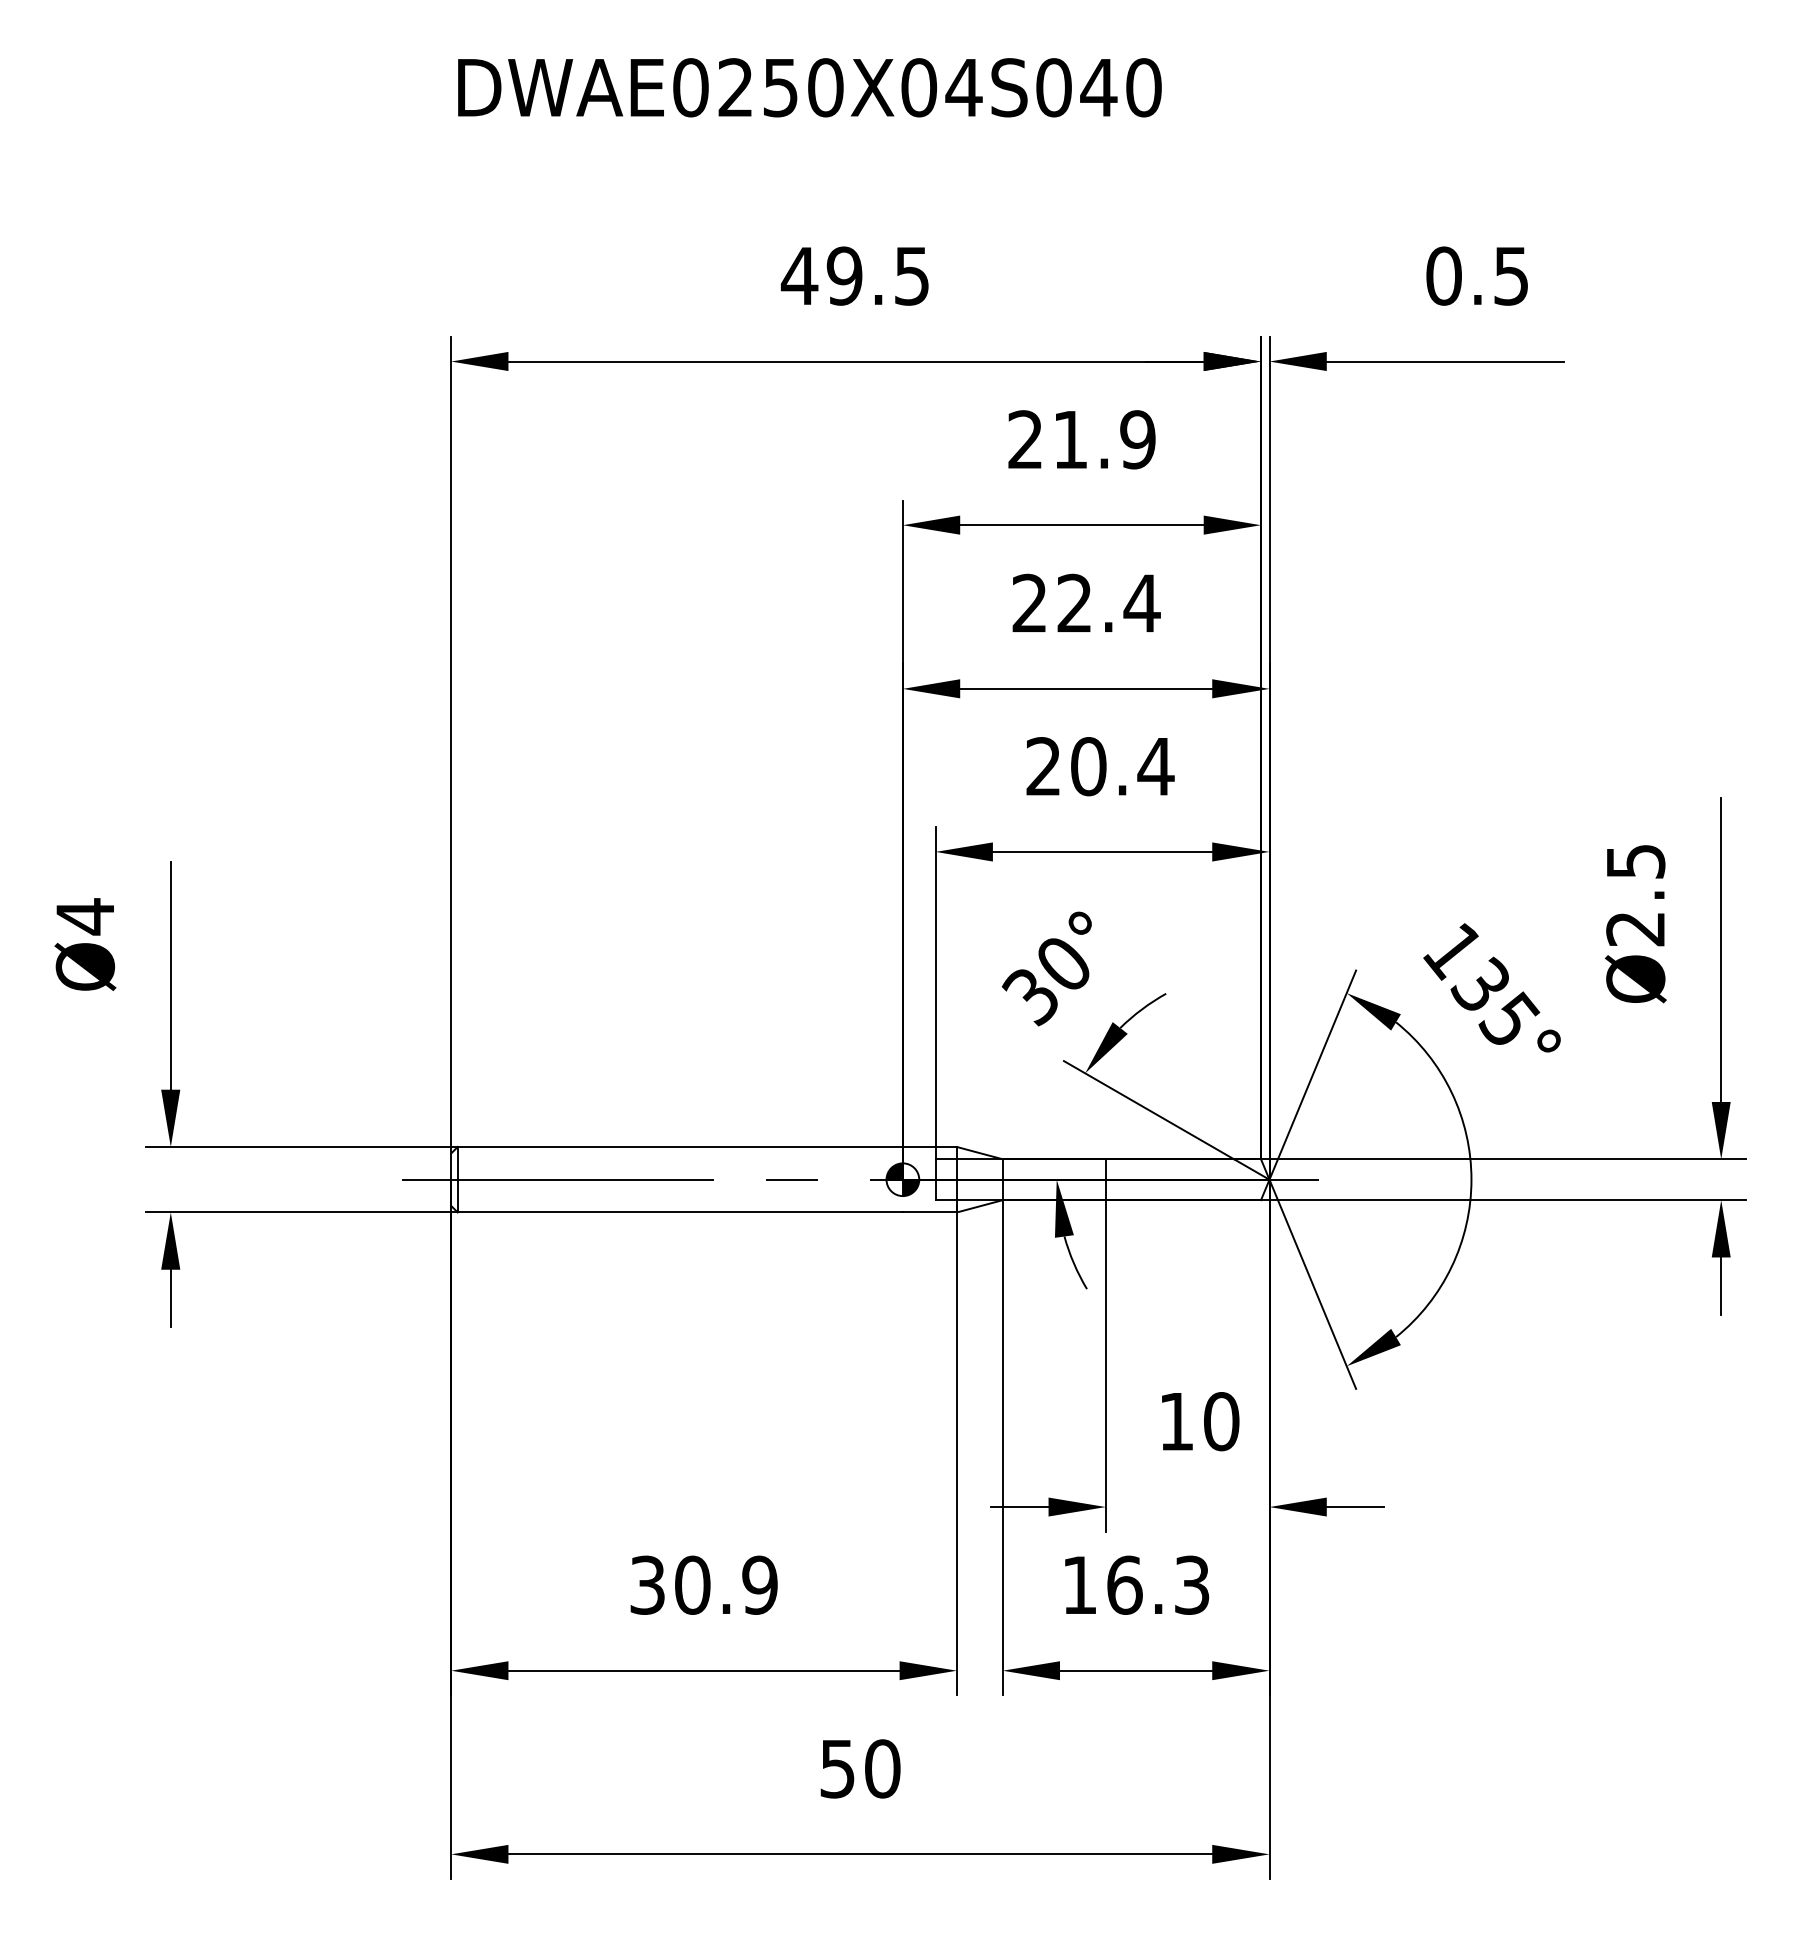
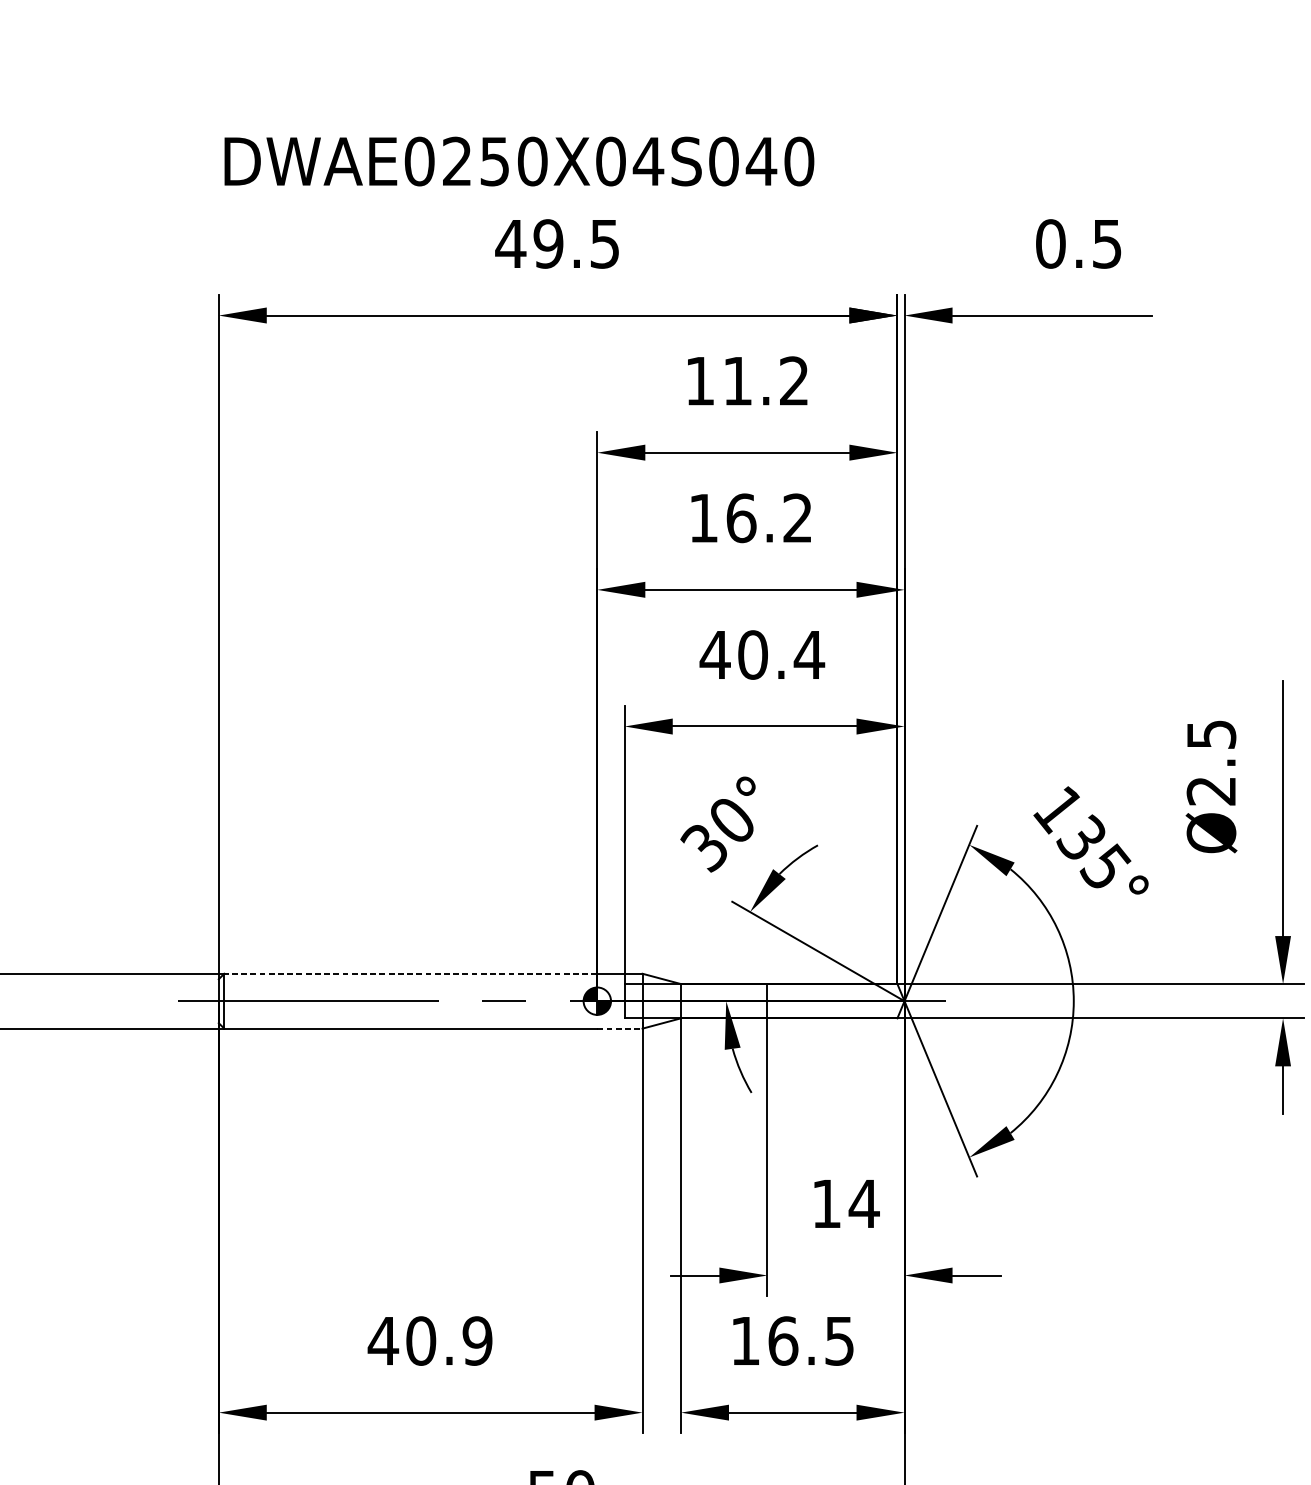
text: (809, 87) -> (519, 161), moved
text: (1081, 439) -> (746, 380), 21.9 -> 11.2
text: (1086, 603) -> (751, 518), 22.4 -> 16.2
text: (1043, 766) -> (715, 654), 20.4 -> 40.4
line: (680, 1146) -> (410, 973), solid -> dashed
line: (930, 1212) -> (620, 1028), solid -> dashed
text: (1221, 1421) -> (864, 1203), 10 -> 14
text: (647, 1584) -> (383, 1340), 30.9 -> 40.9
text: (1192, 1584) -> (840, 1340), 16.3 -> 16.5

